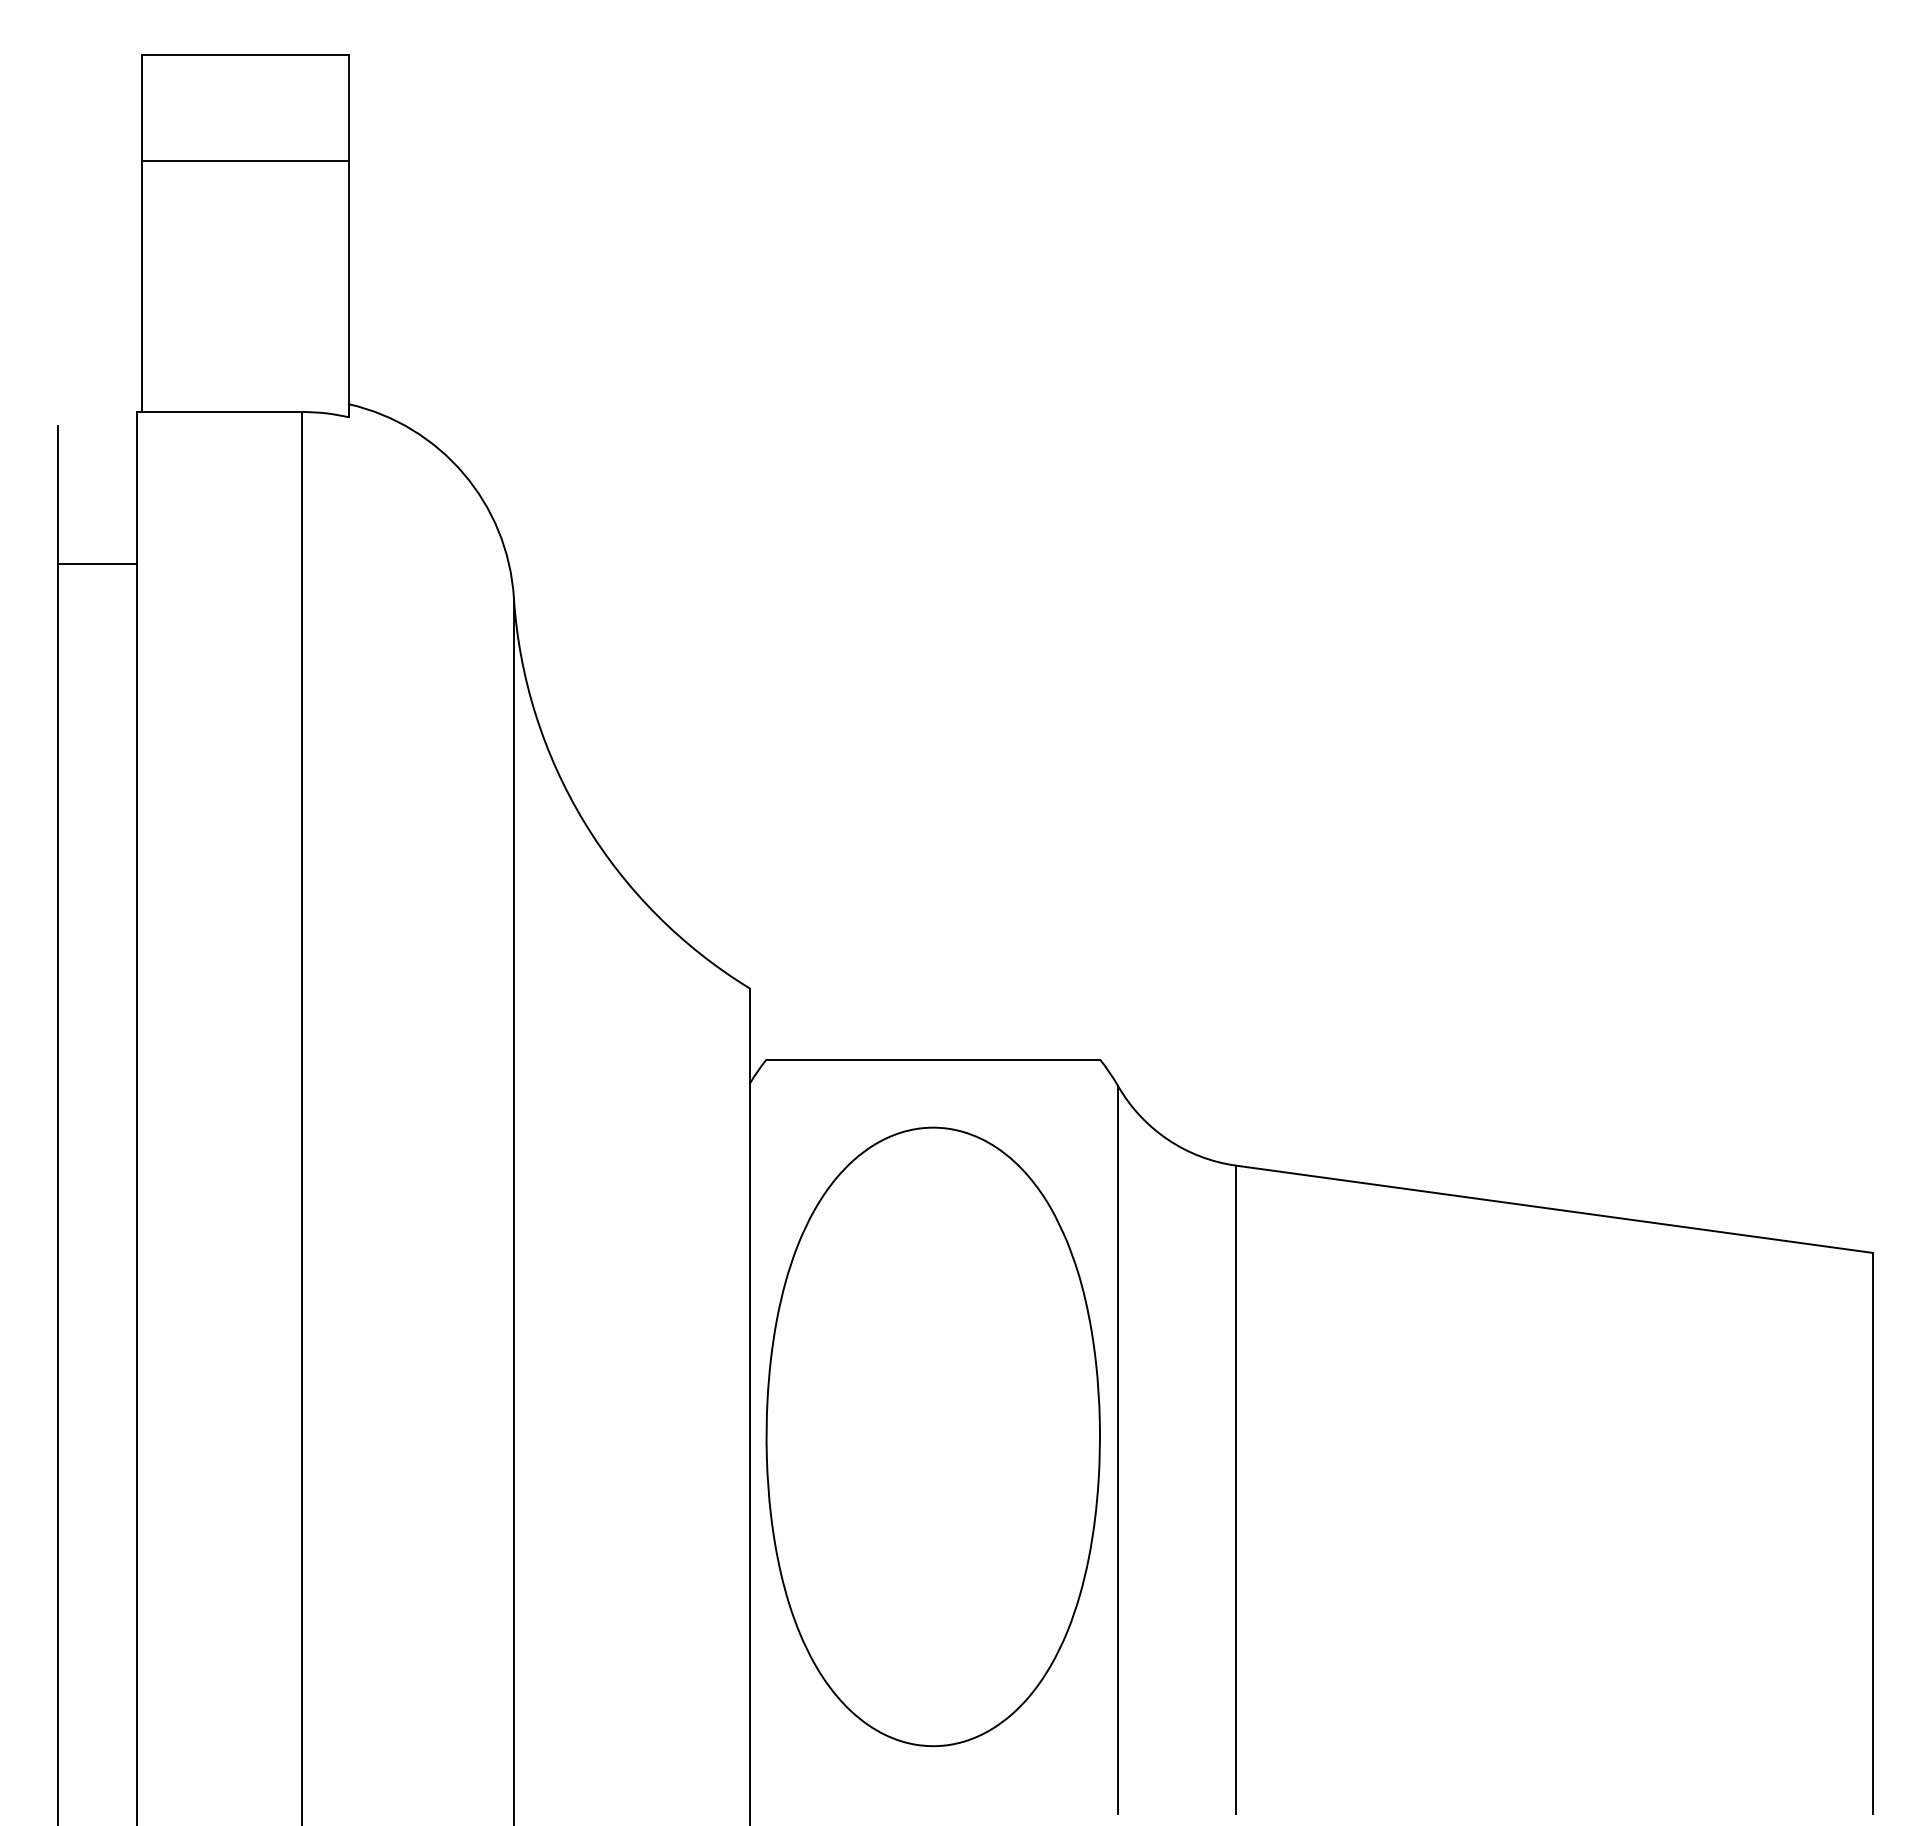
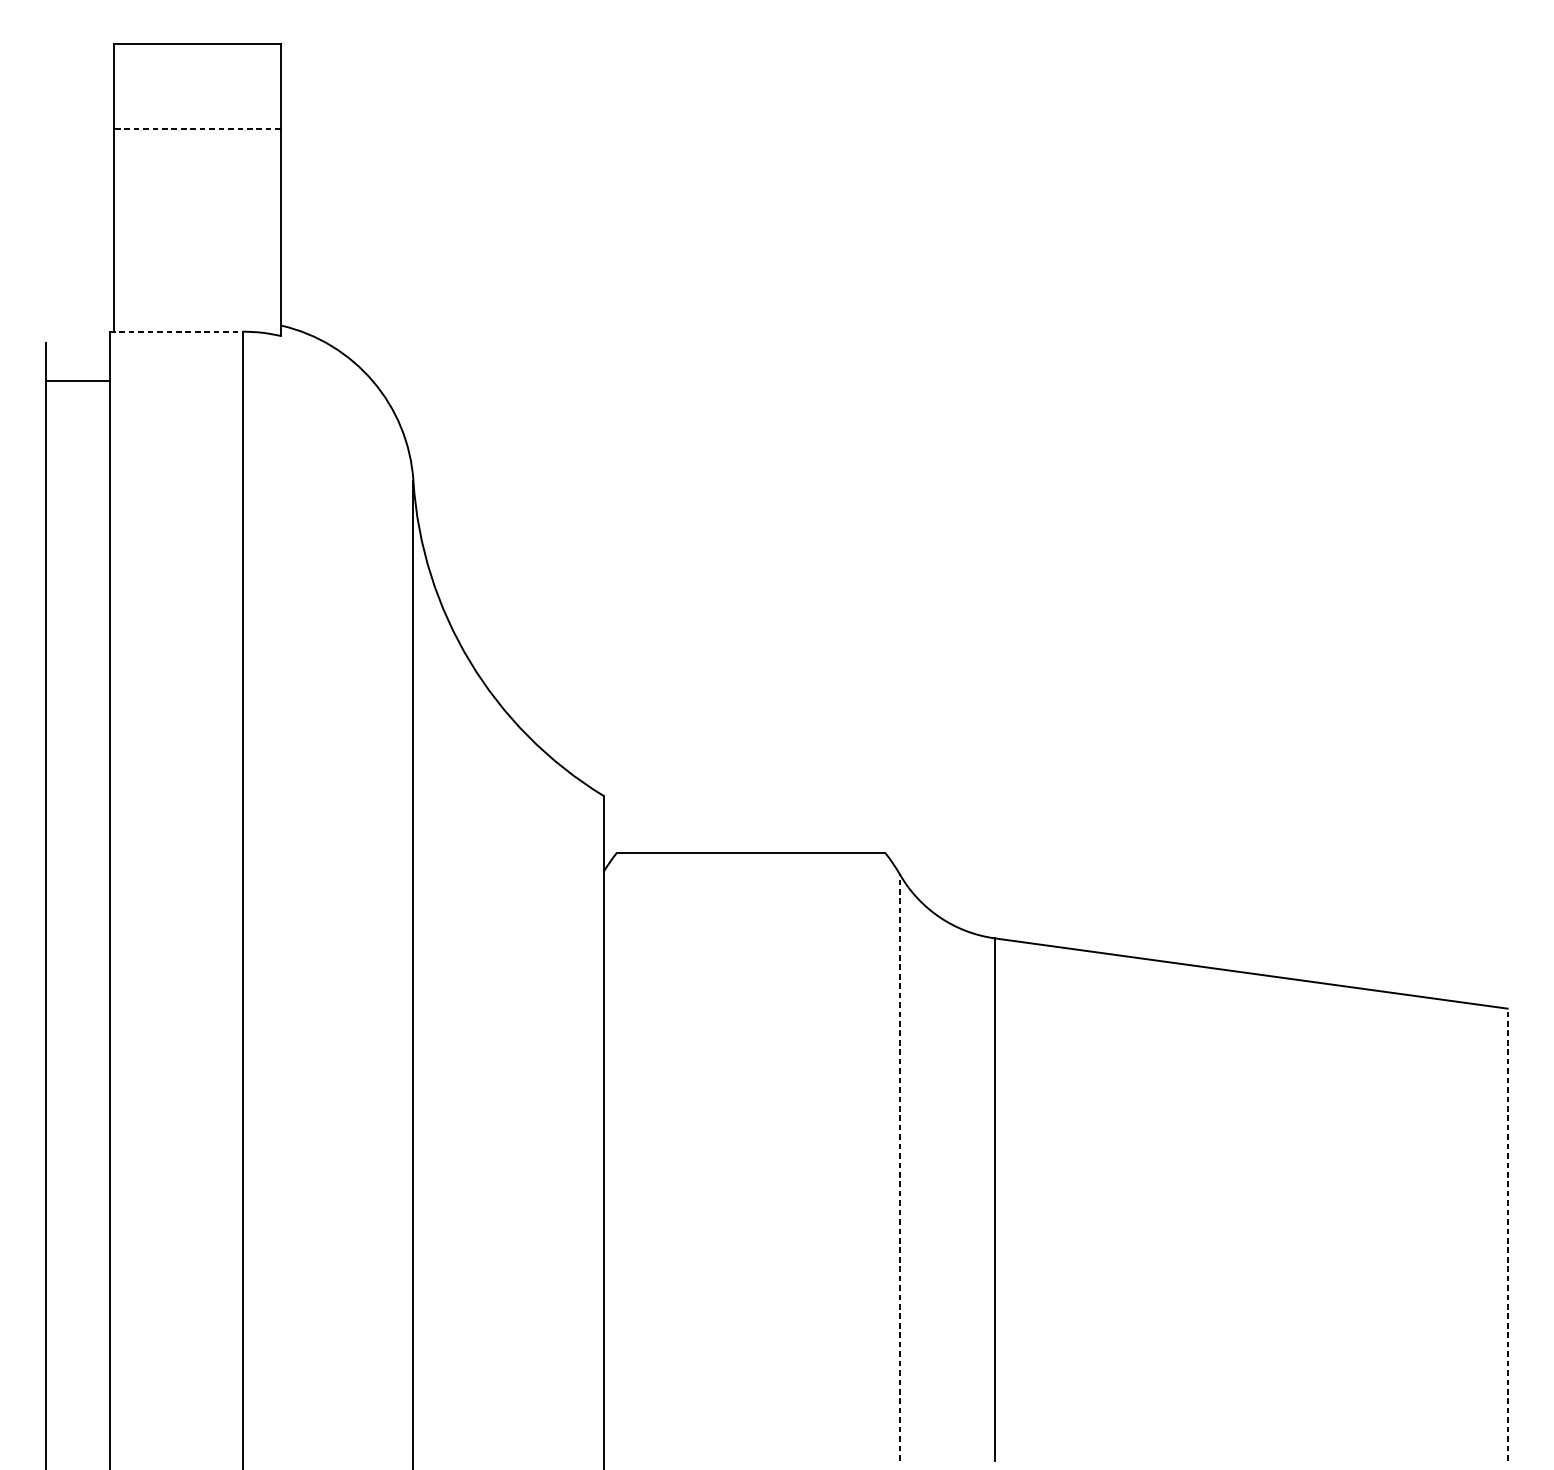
line: (245, 160) -> (197, 129), solid -> dashed
line: (219, 411) -> (176, 331), solid -> dashed
line: (96, 564) -> (77, 381), moved
part: (932, 1436) -> (750, 1156), removed
line: (1118, 1449) -> (900, 1166), solid -> dashed
line: (1873, 1533) -> (1507, 1234), solid -> dashed

